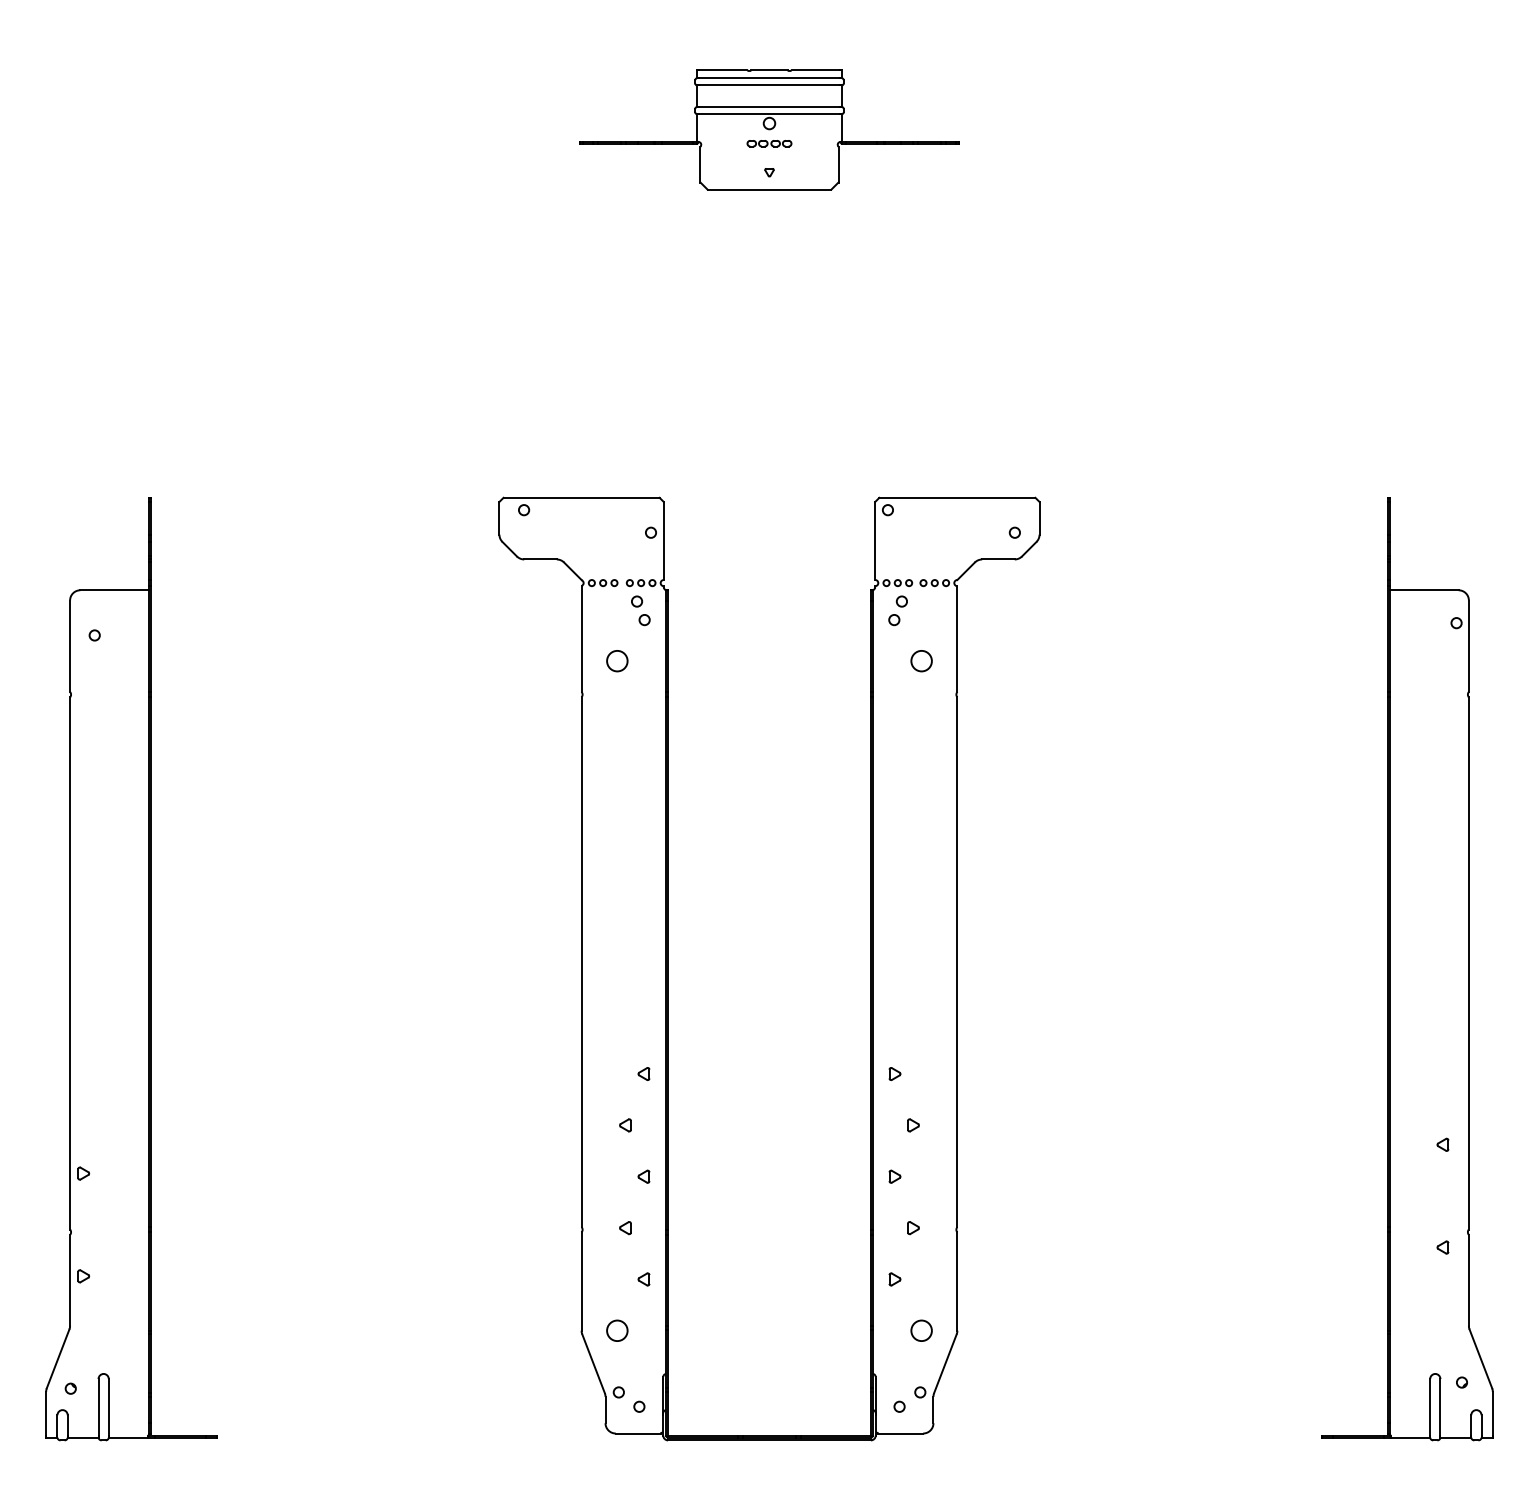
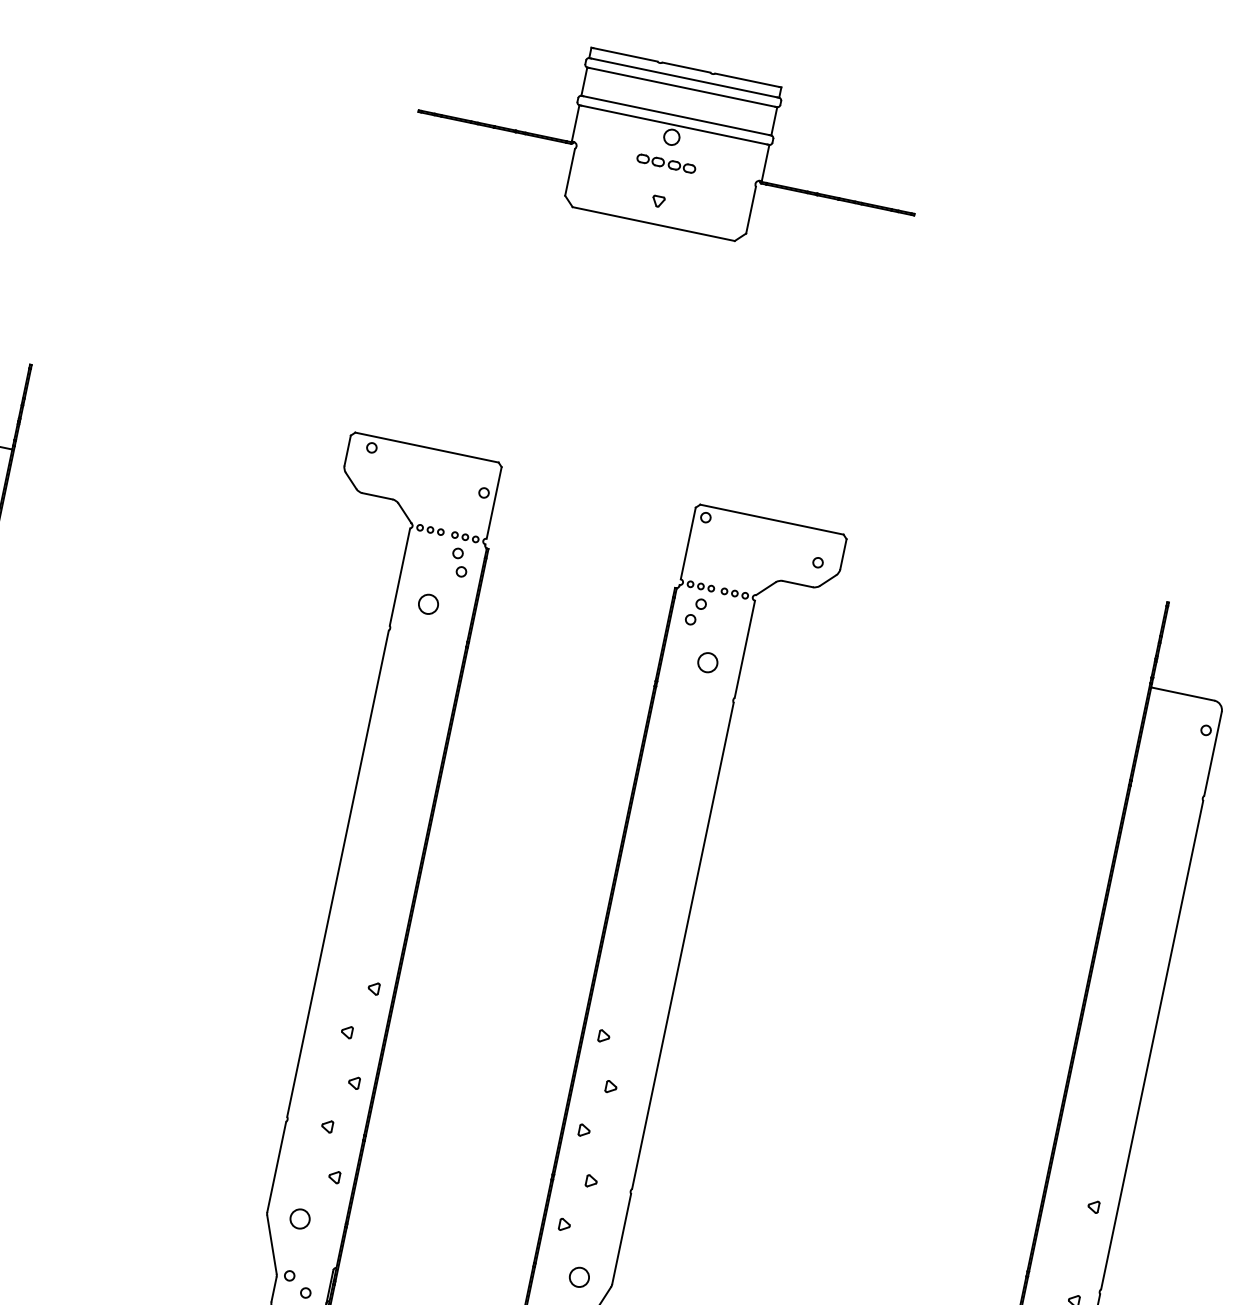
part: (769, 130) -> (669, 146), size x1.43

